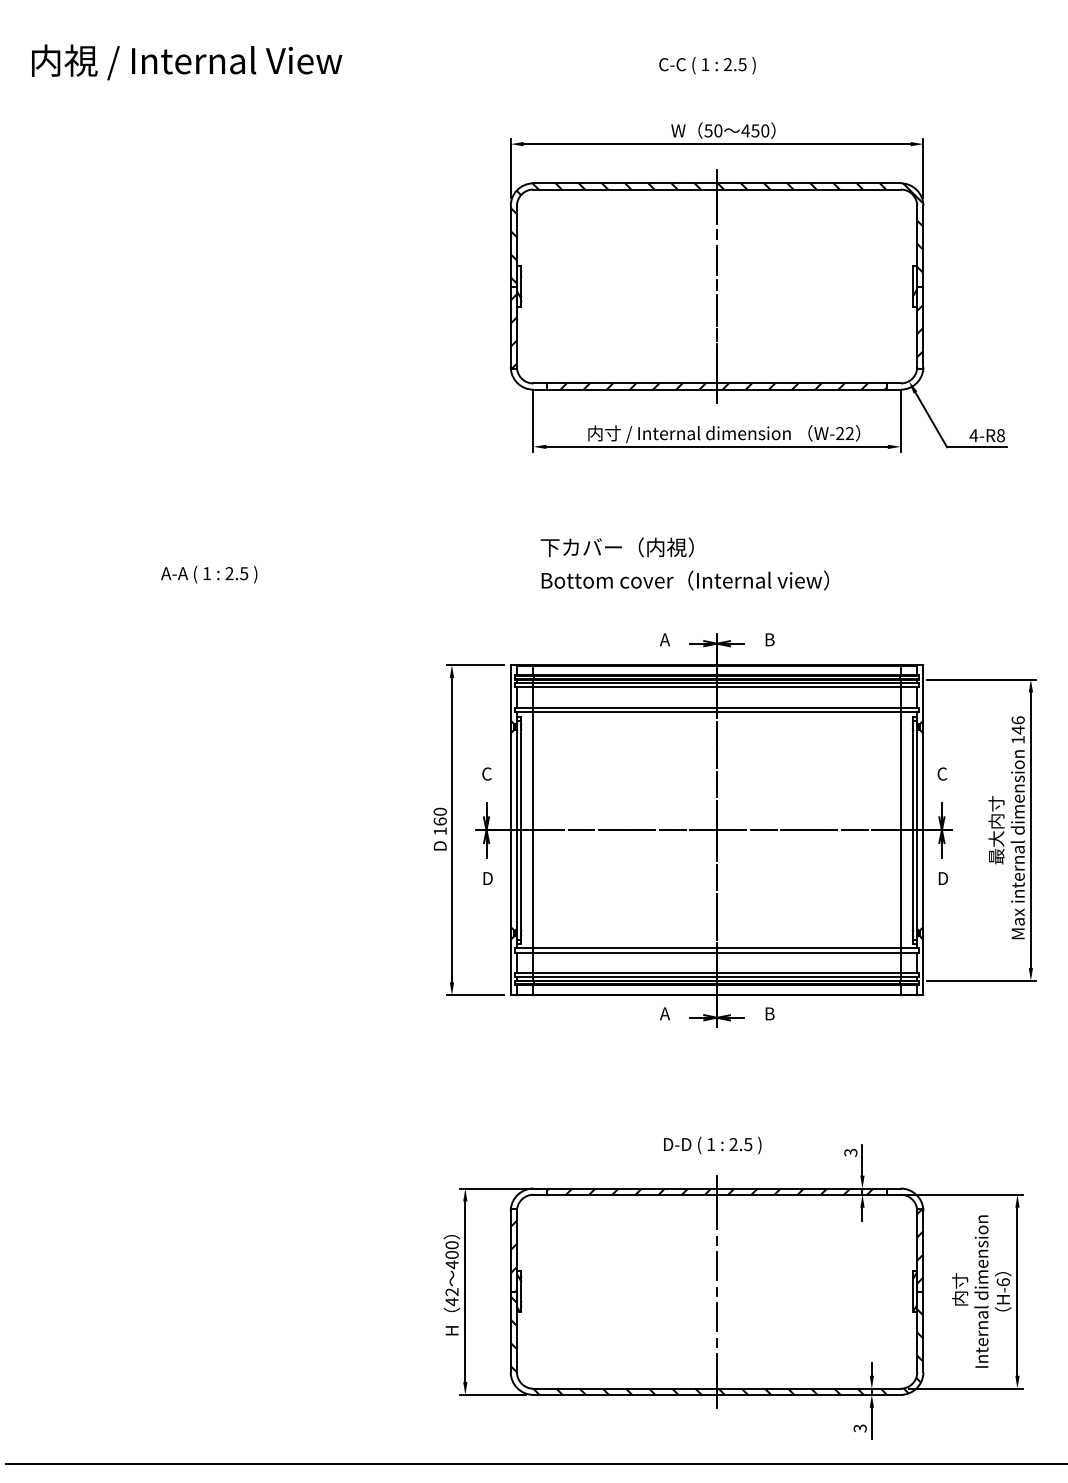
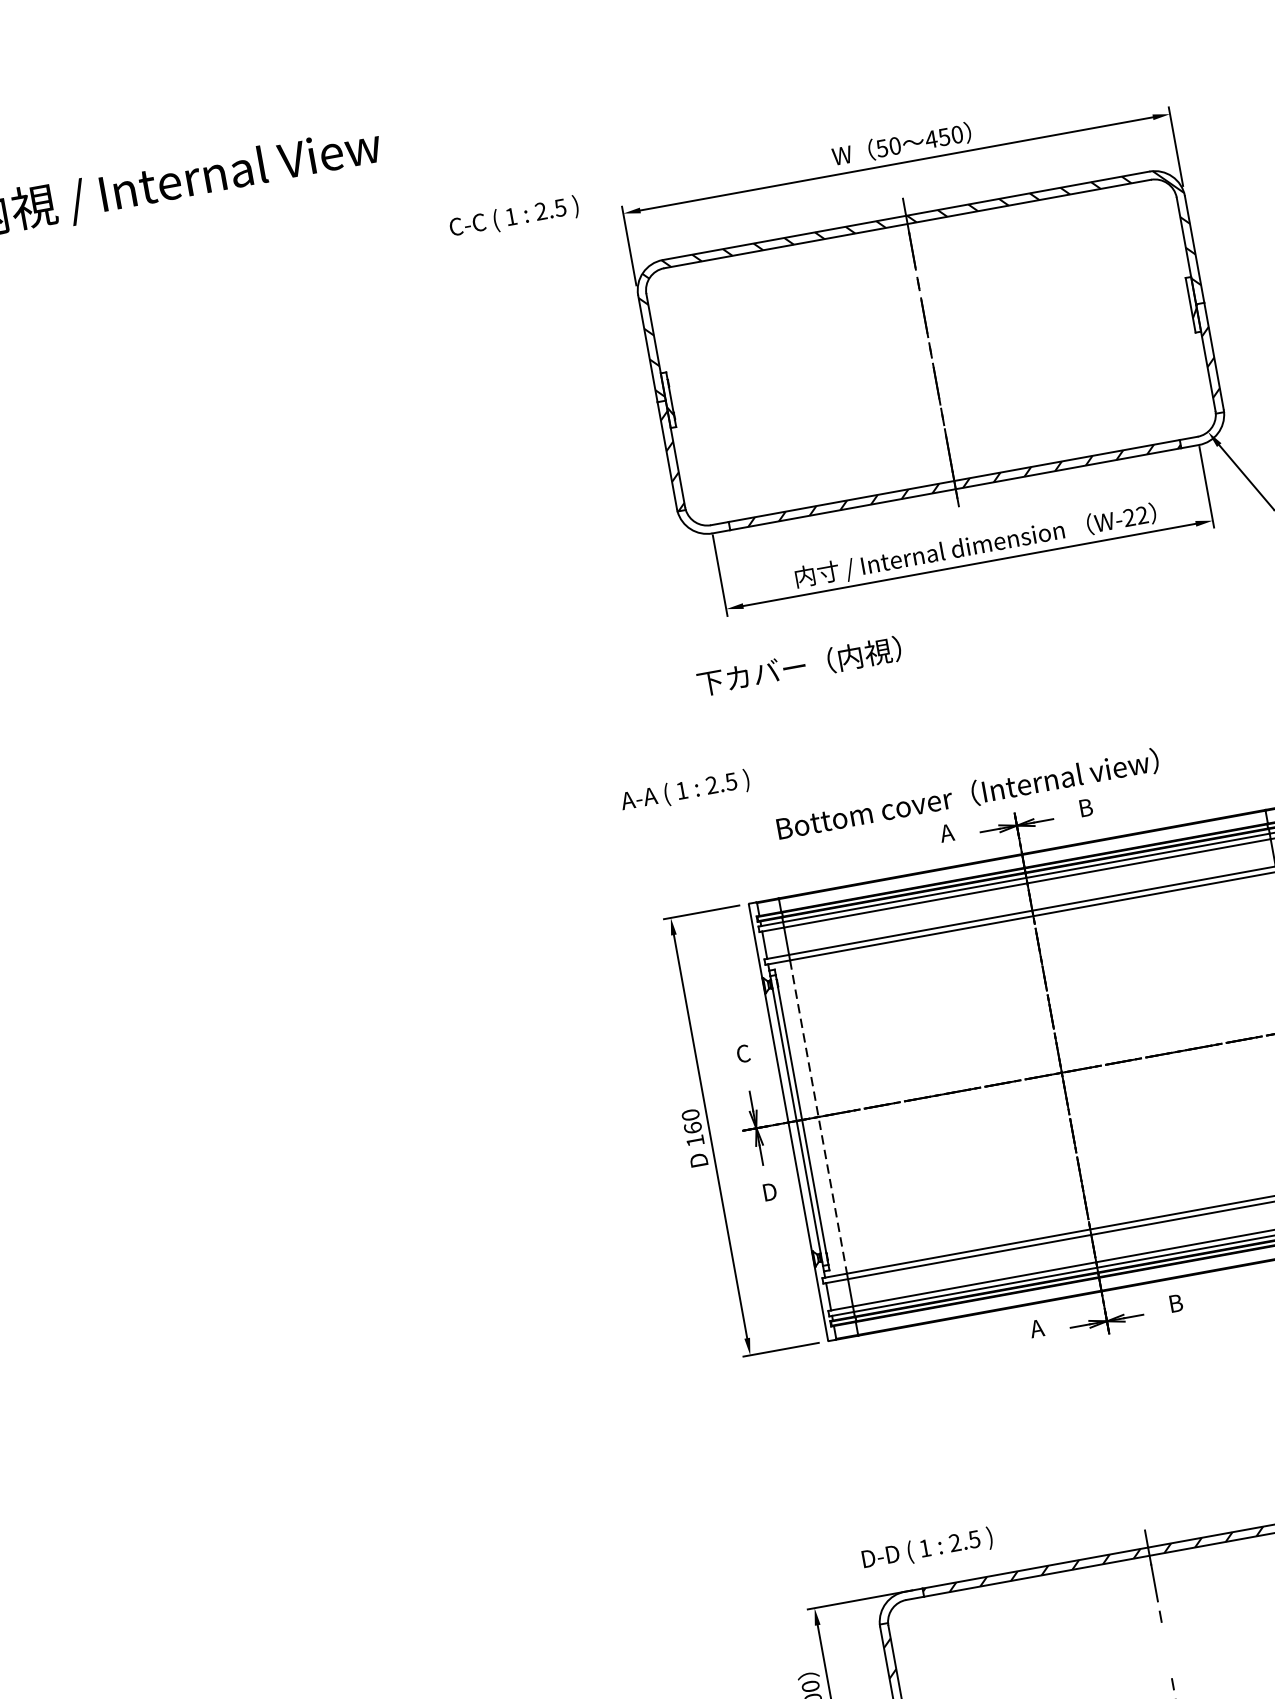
text: (707, 65) -> (514, 217), moved
text: (616, 547) -> (798, 666), moved
text: (209, 574) -> (685, 791), moved
text: (685, 580) -> (968, 794), moved
line: (533, 830) -> (818, 1117), solid -> dashed
text: (712, 1145) -> (927, 1549), moved
line: (717, 1266) -> (1167, 1650), removed

